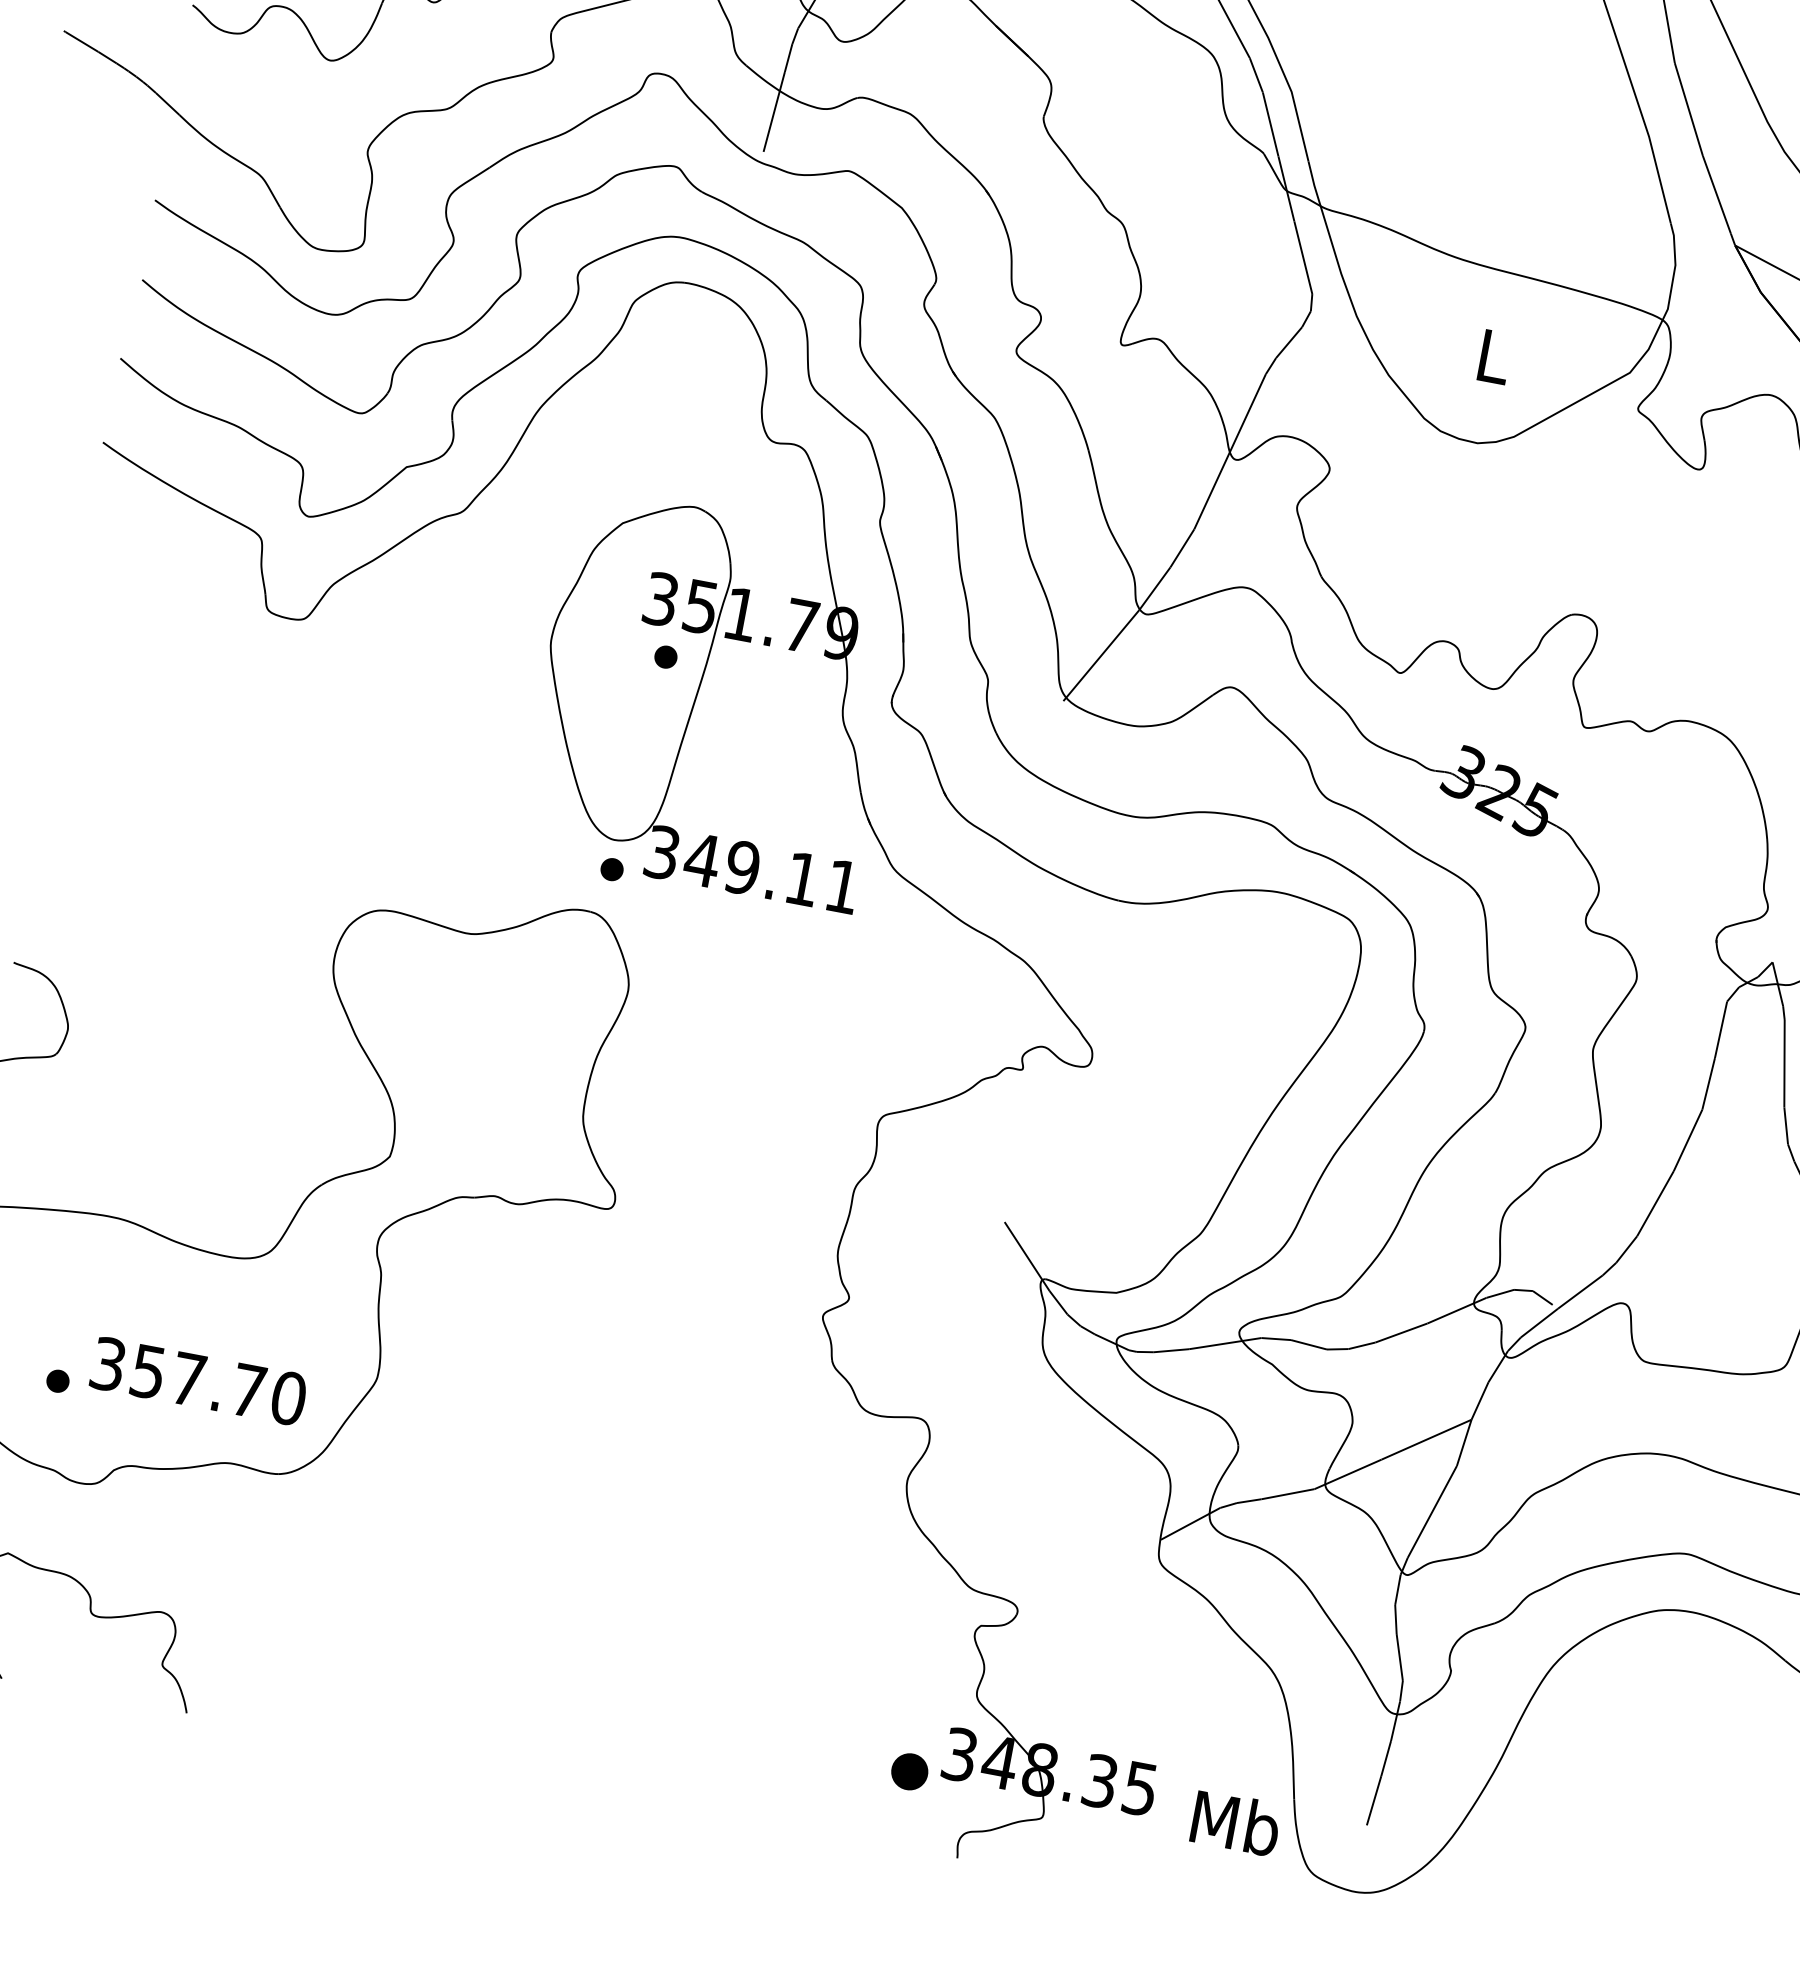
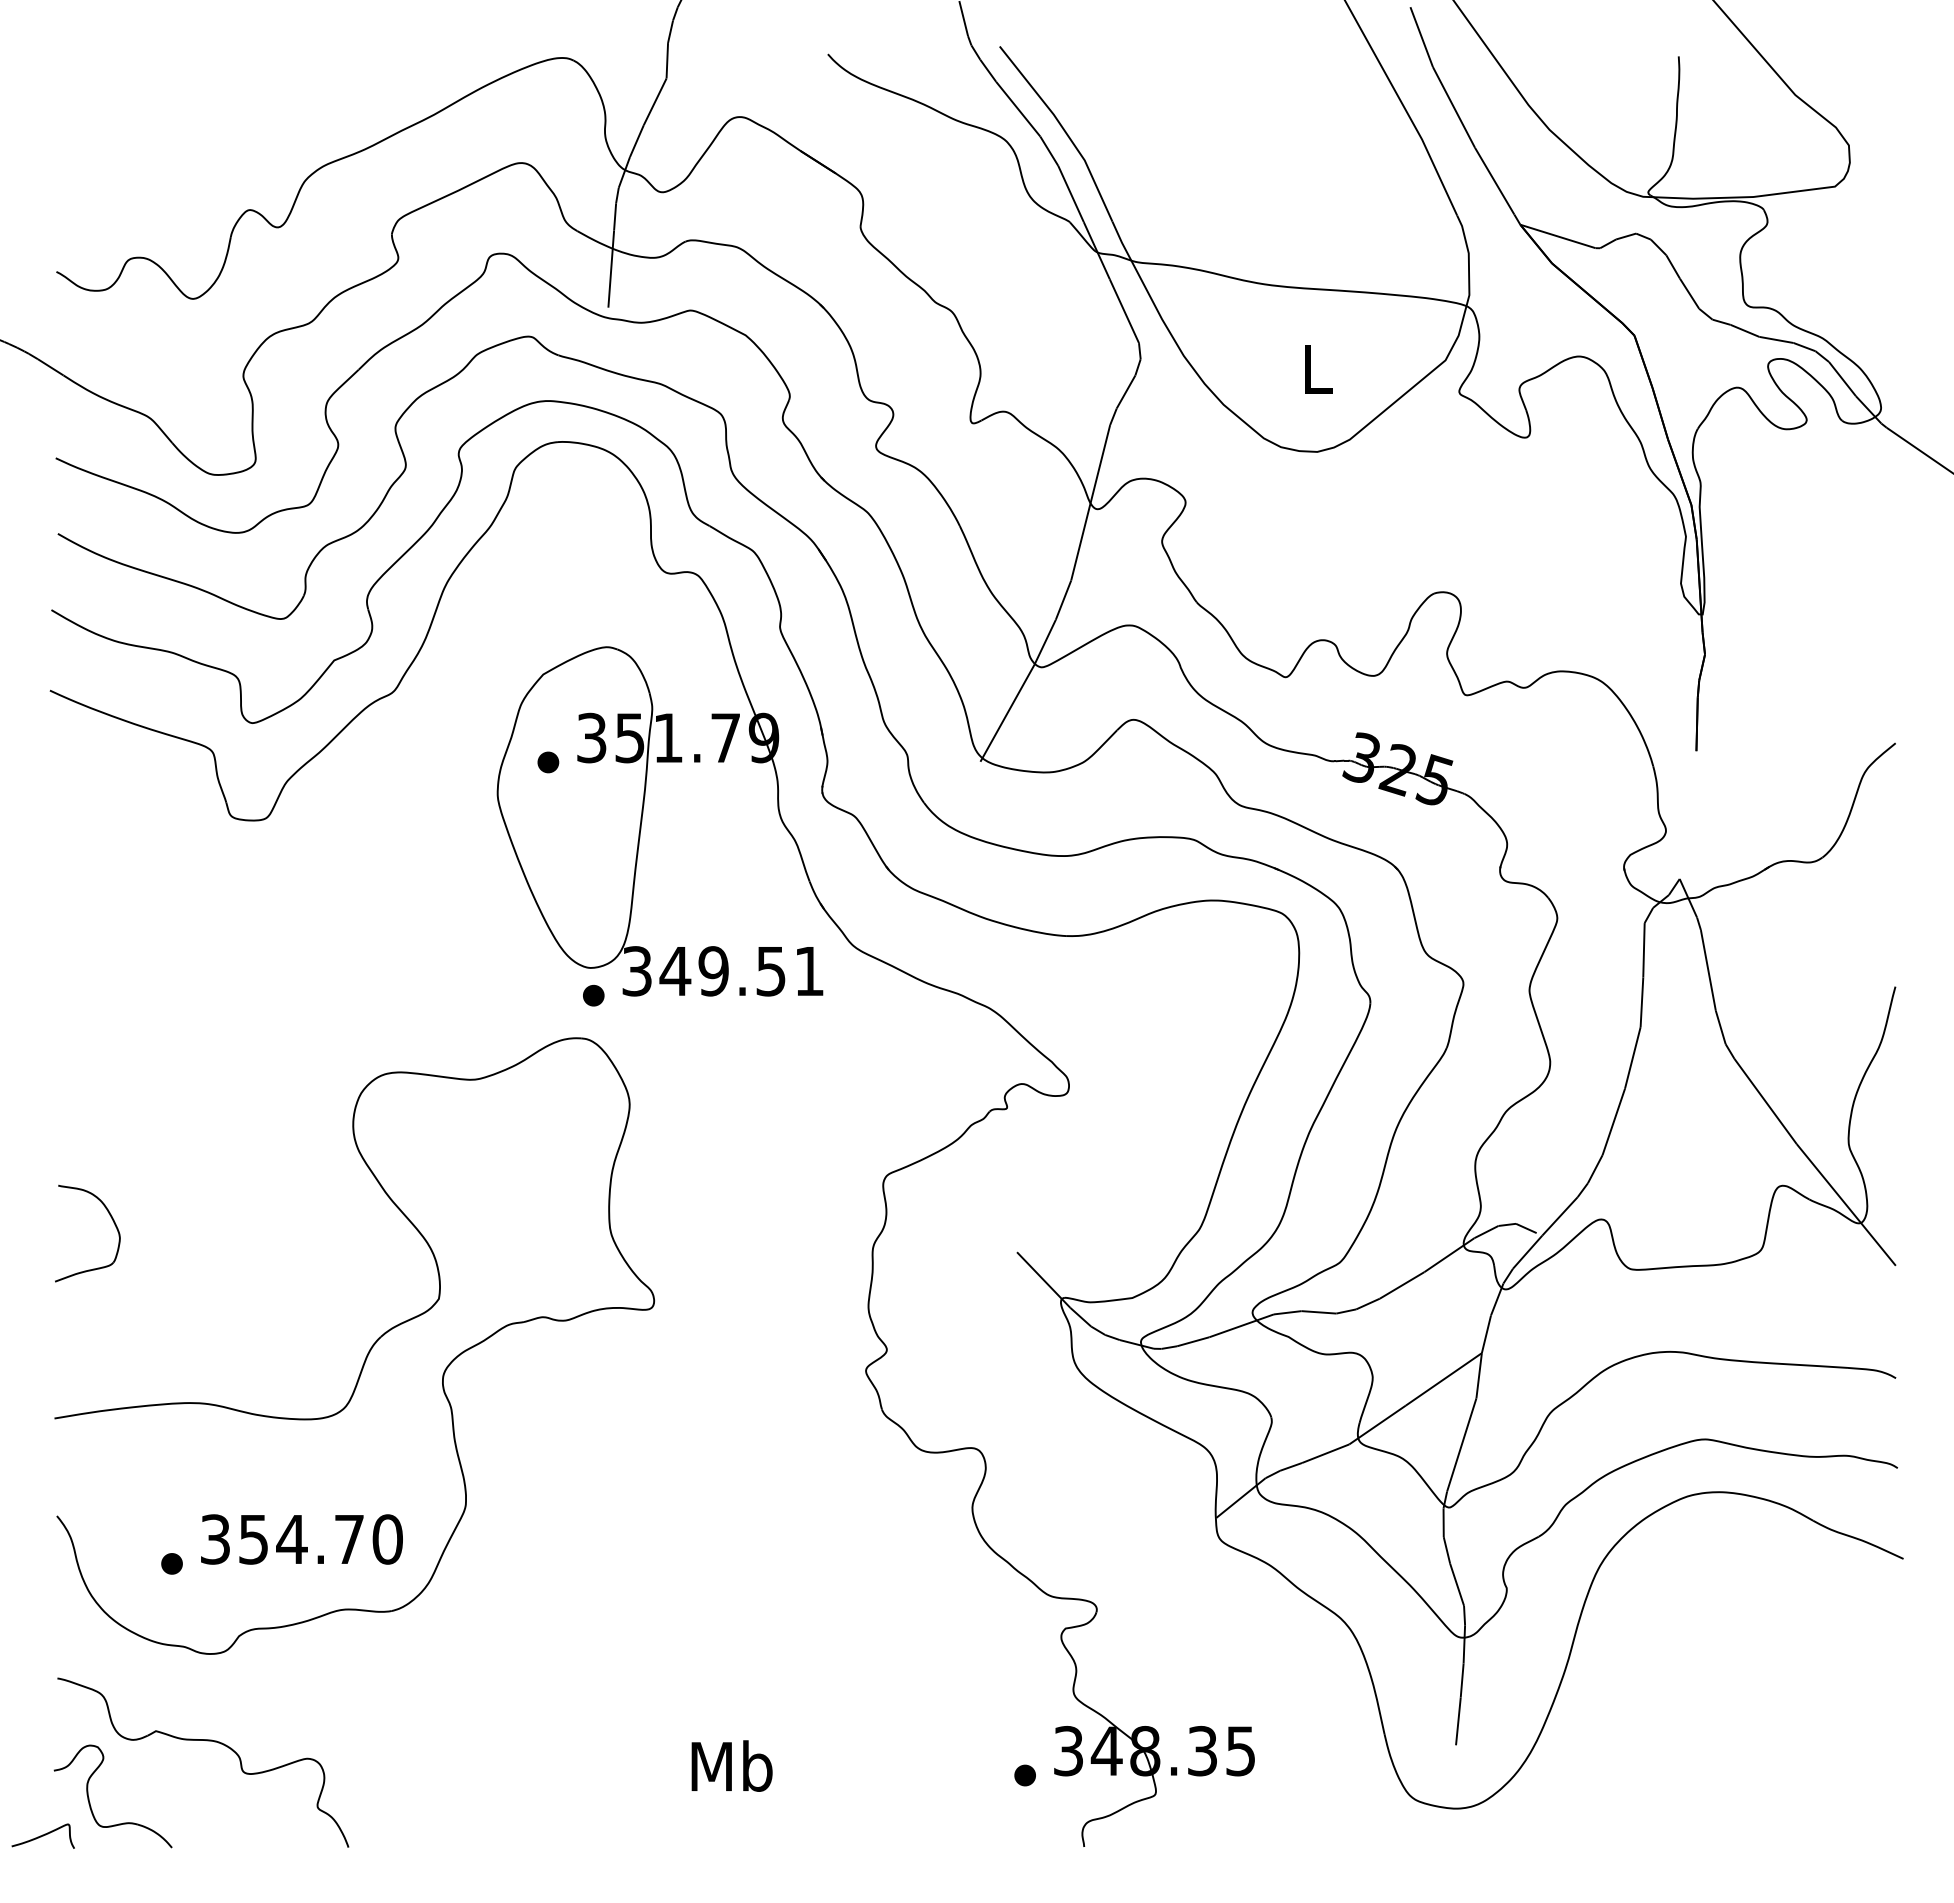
part: (666, 657) -> (548, 762), moved
text: (802, 879) -> (770, 971), 349.11 -> 349.51
text: (187, 1379) -> (291, 1539), 357.70 -> 354.70
part: (908, 1771) -> (1024, 1775), size x0.62
text: (1235, 1822) -> (731, 1765), moved

